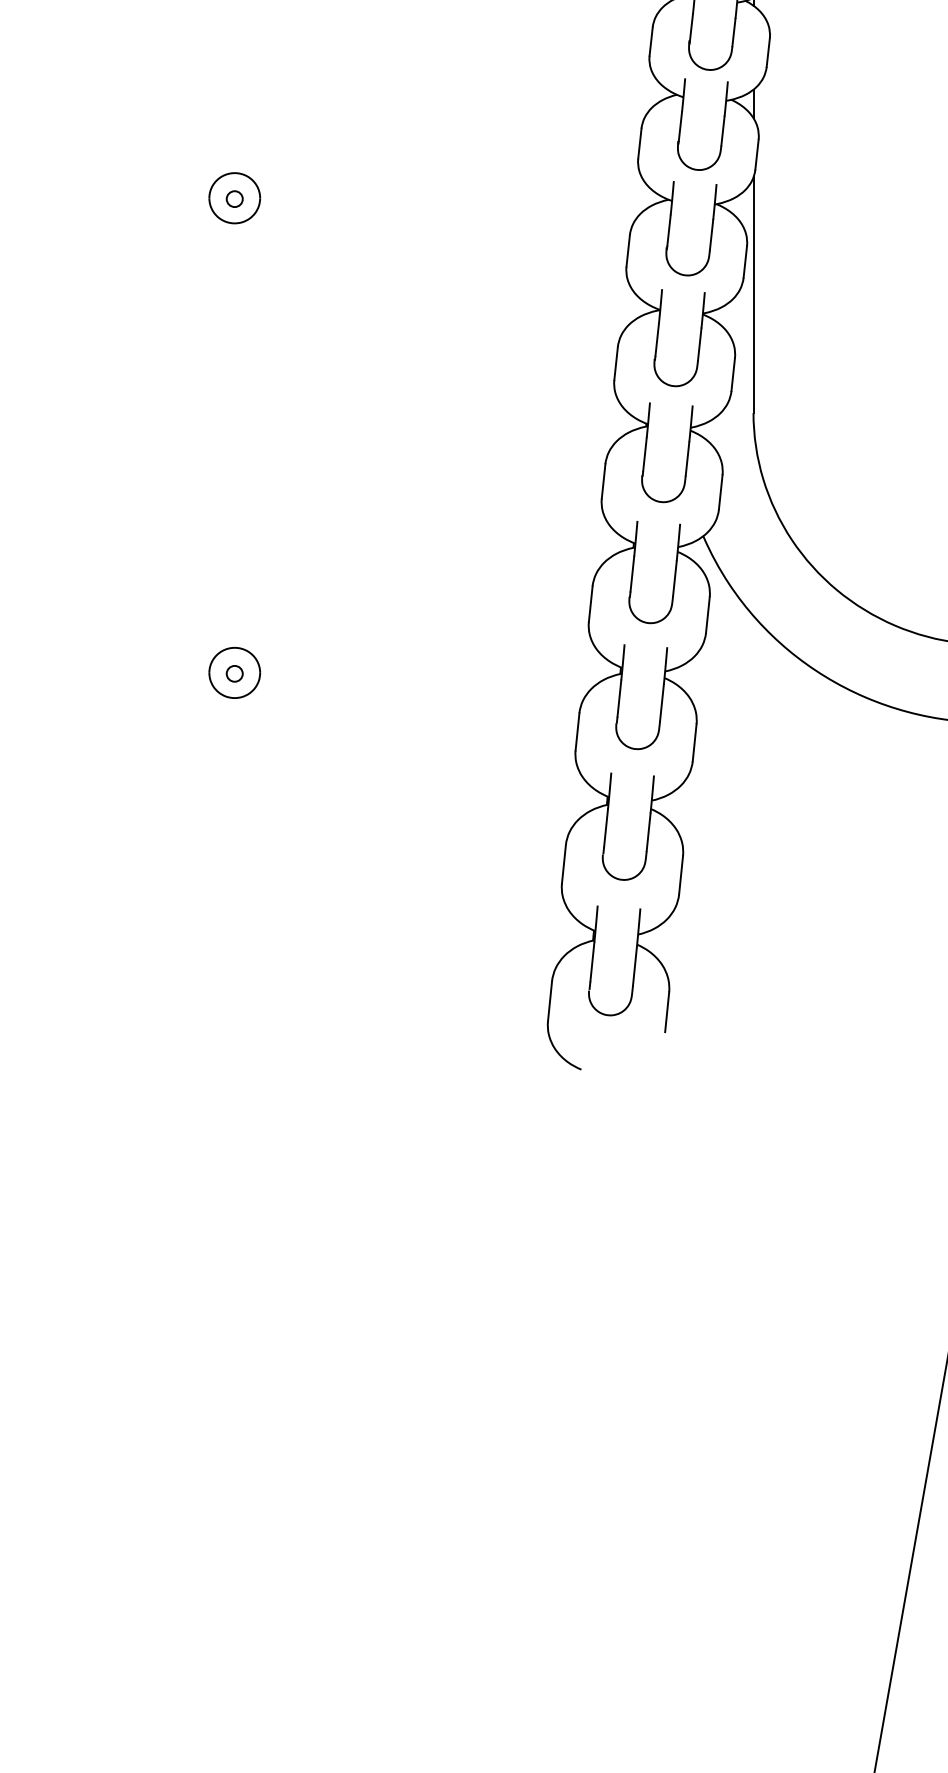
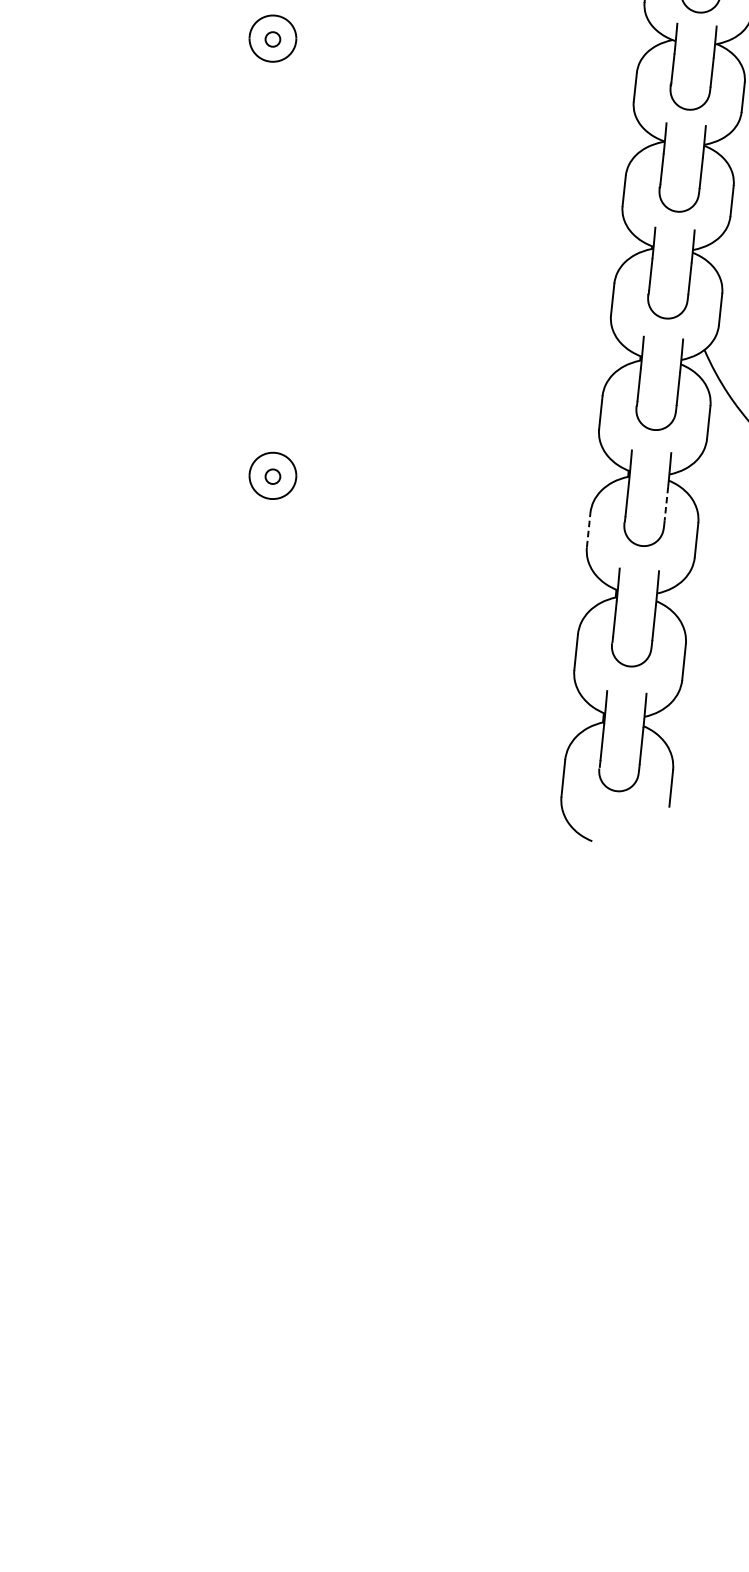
line: (661, 703) -> (666, 504), solid -> dashed
line: (577, 731) -> (588, 529), solid -> dashed

